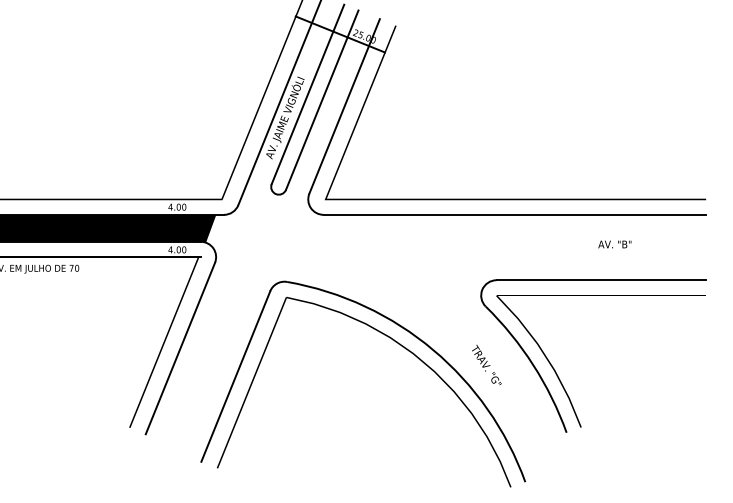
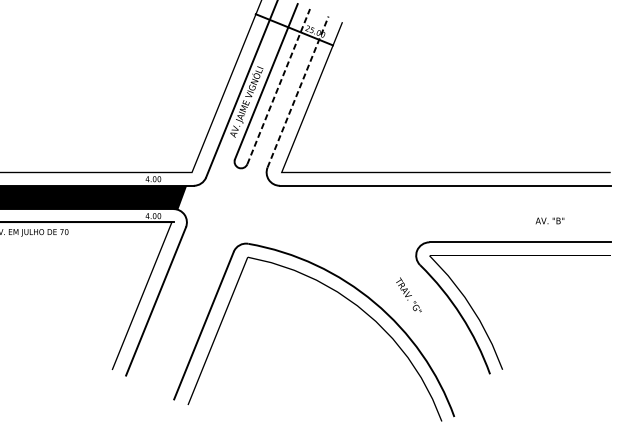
line: (322, 100) -> (278, 86), solid -> dashed
line: (344, 105) -> (297, 91), solid -> dashed
text: (614, 244) -> (549, 220), moved
text: (486, 364) -> (408, 294), moved

